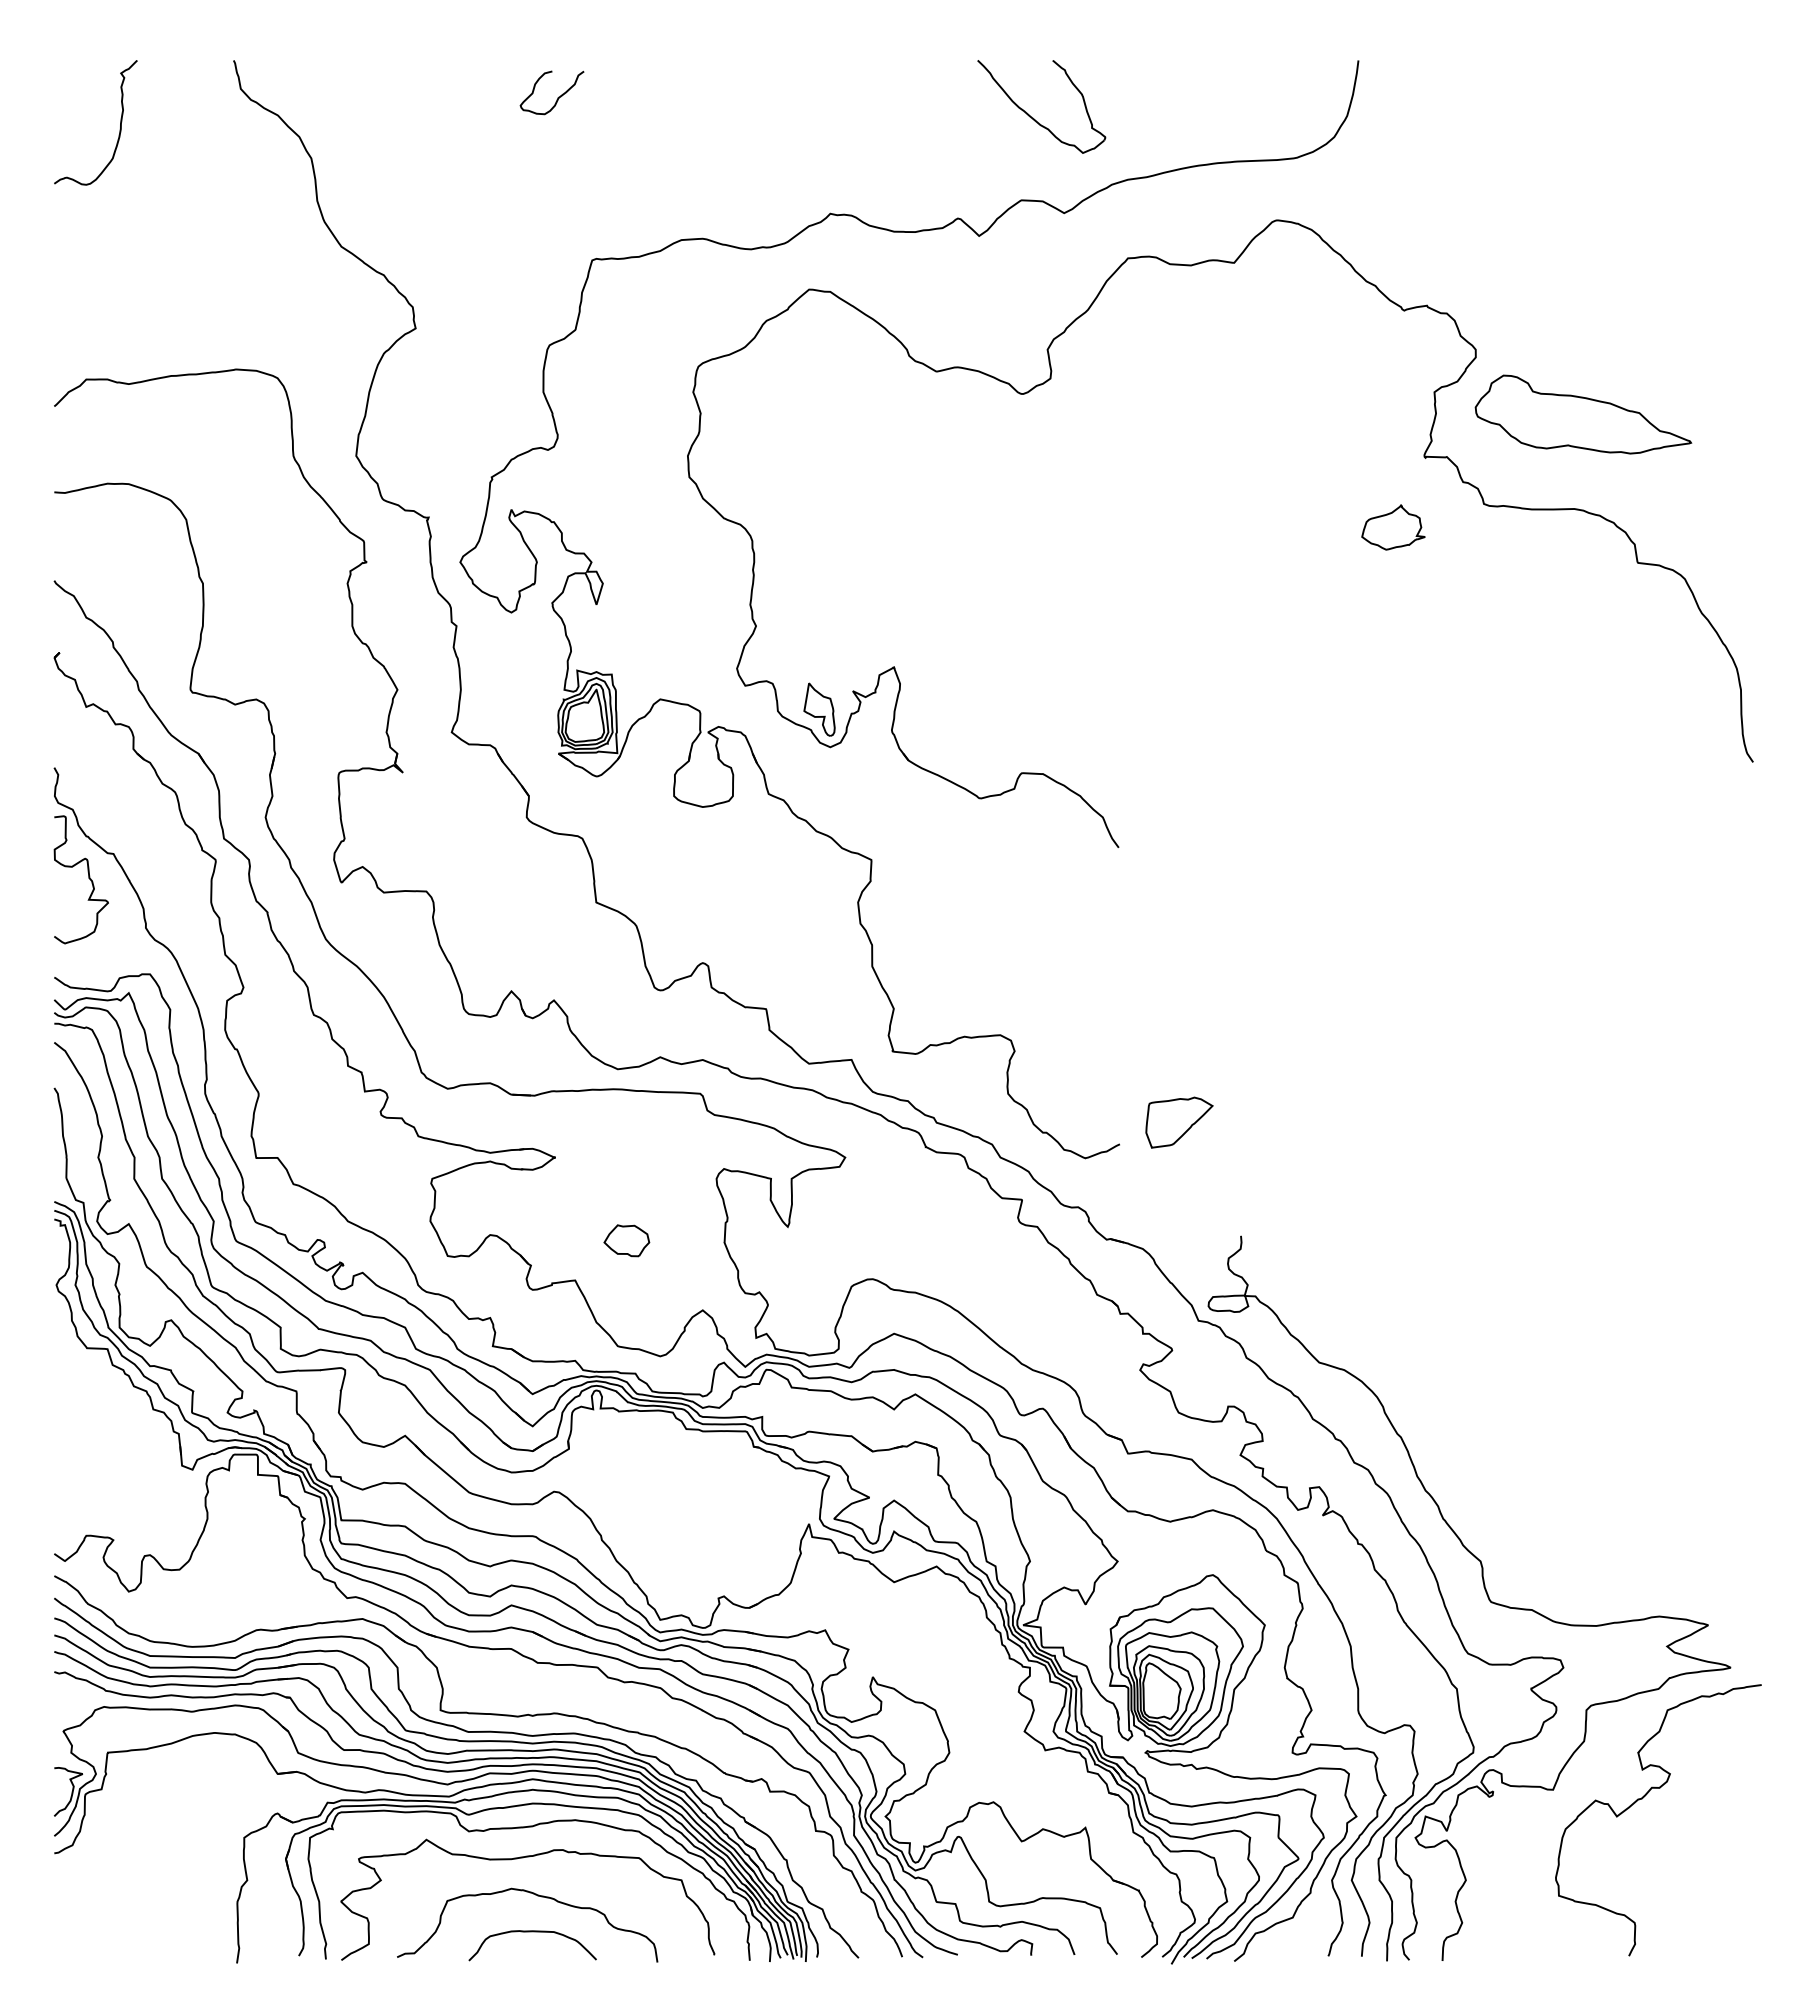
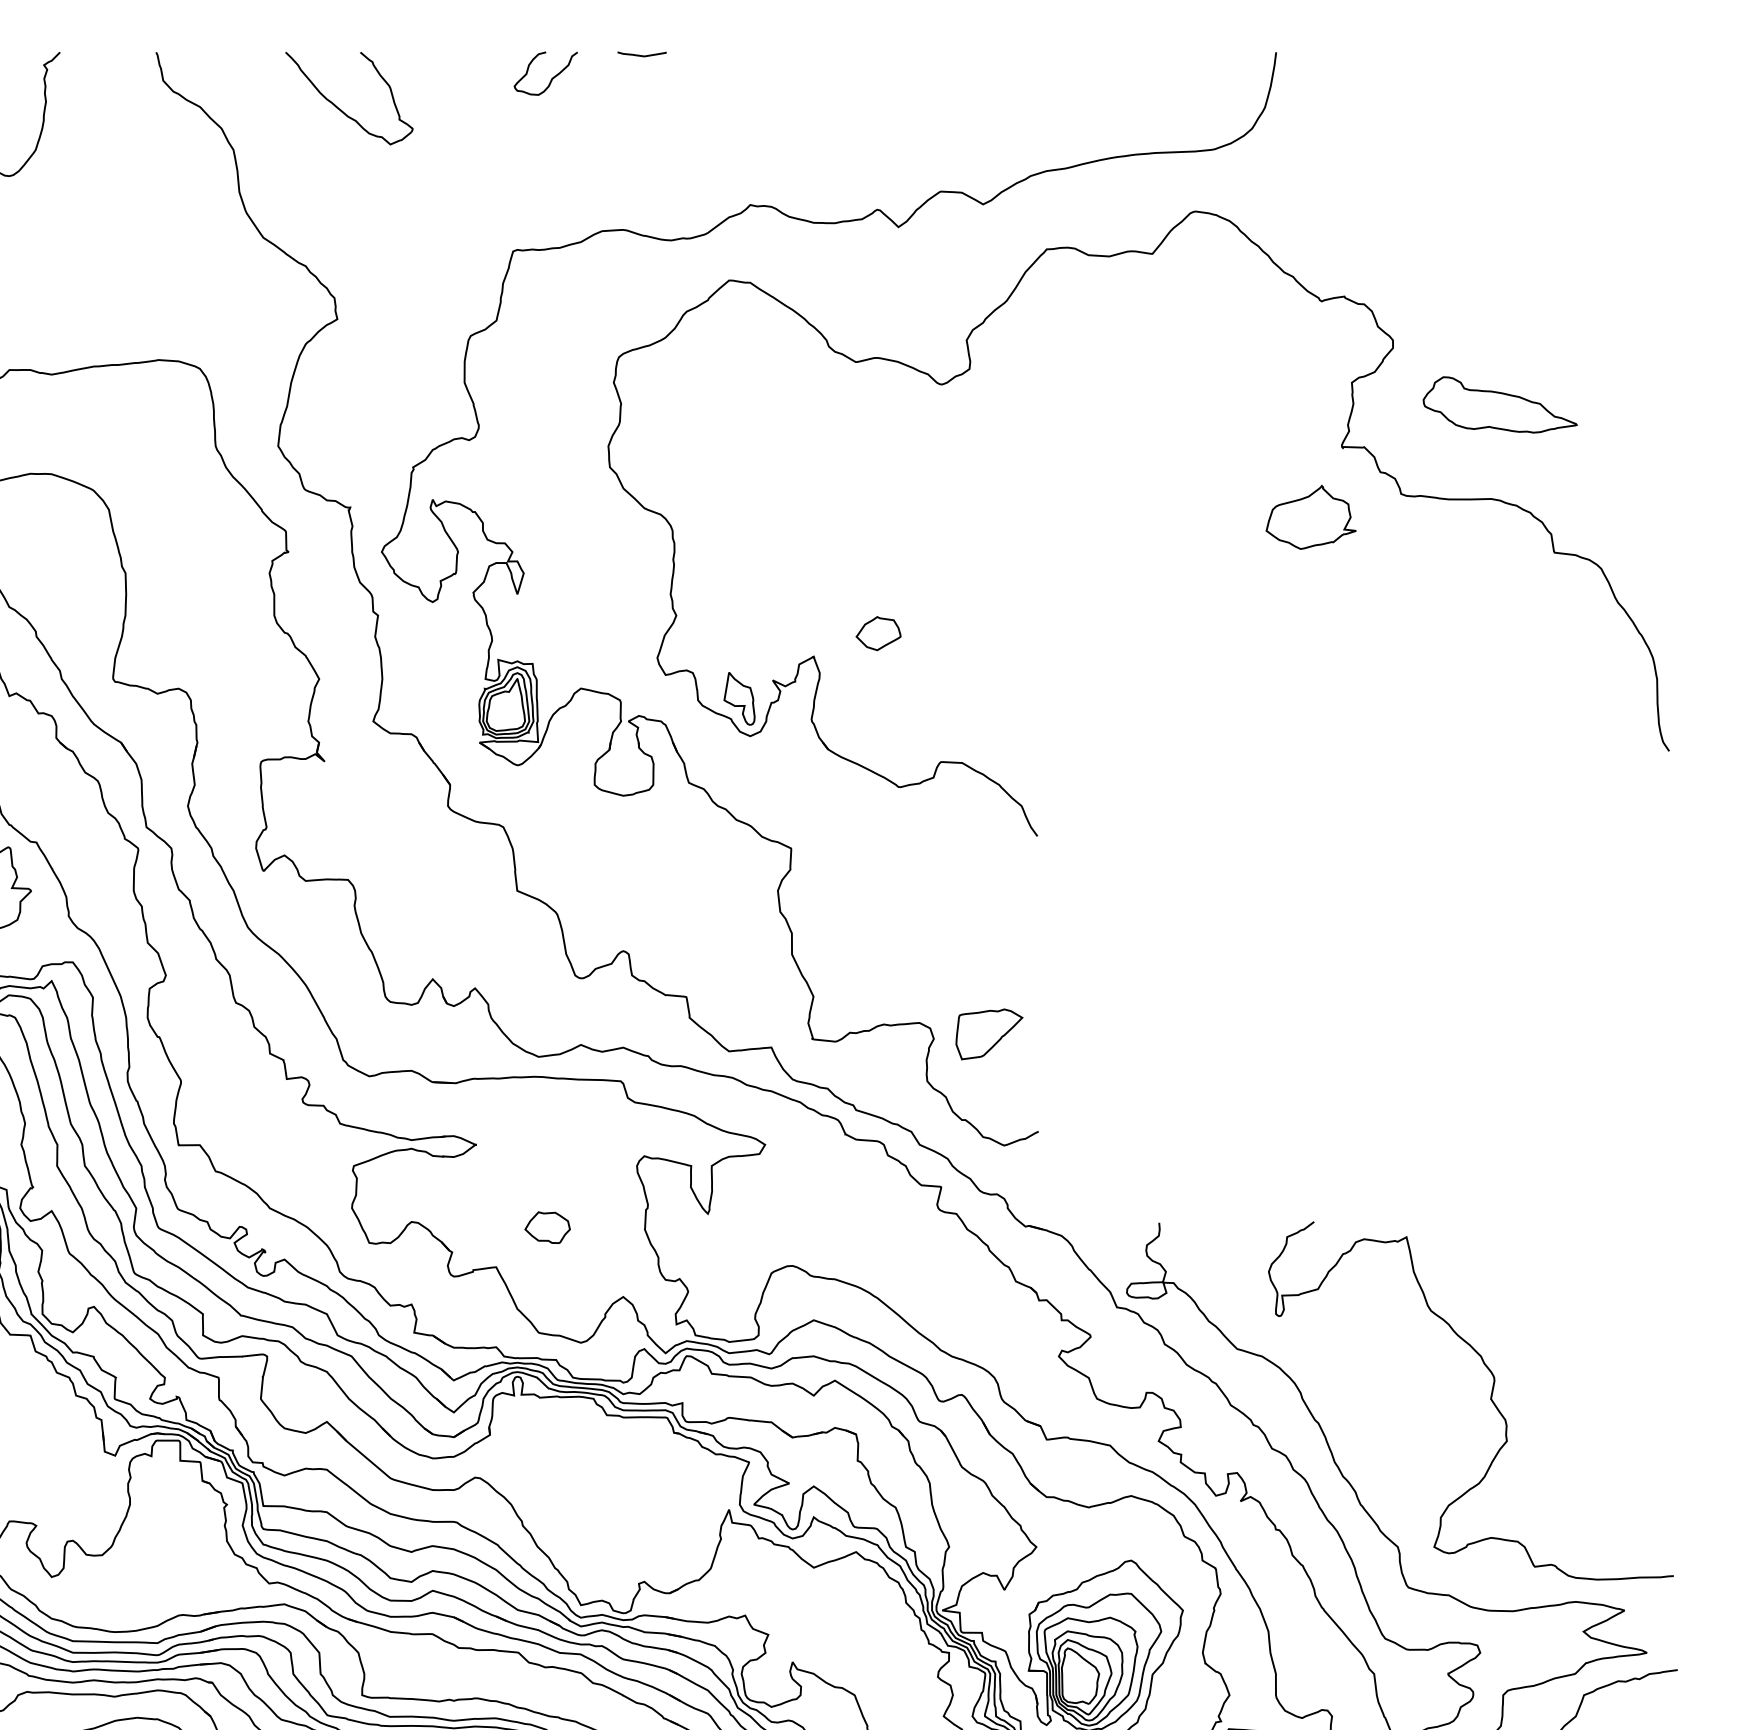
curve: (721, 63) -> (641, 55), added
curve: (557, 97) -> (551, 78), moved
part: (1033, 117) -> (341, 109), moved
part: (1583, 414) -> (1500, 404), size x0.71
part: (1393, 527) -> (1311, 517), size x1.43
part: (959, 643) -> (878, 632), added
part: (1179, 1122) -> (989, 1034), moved
curve: (1573, 1413) -> (1490, 1399), added

